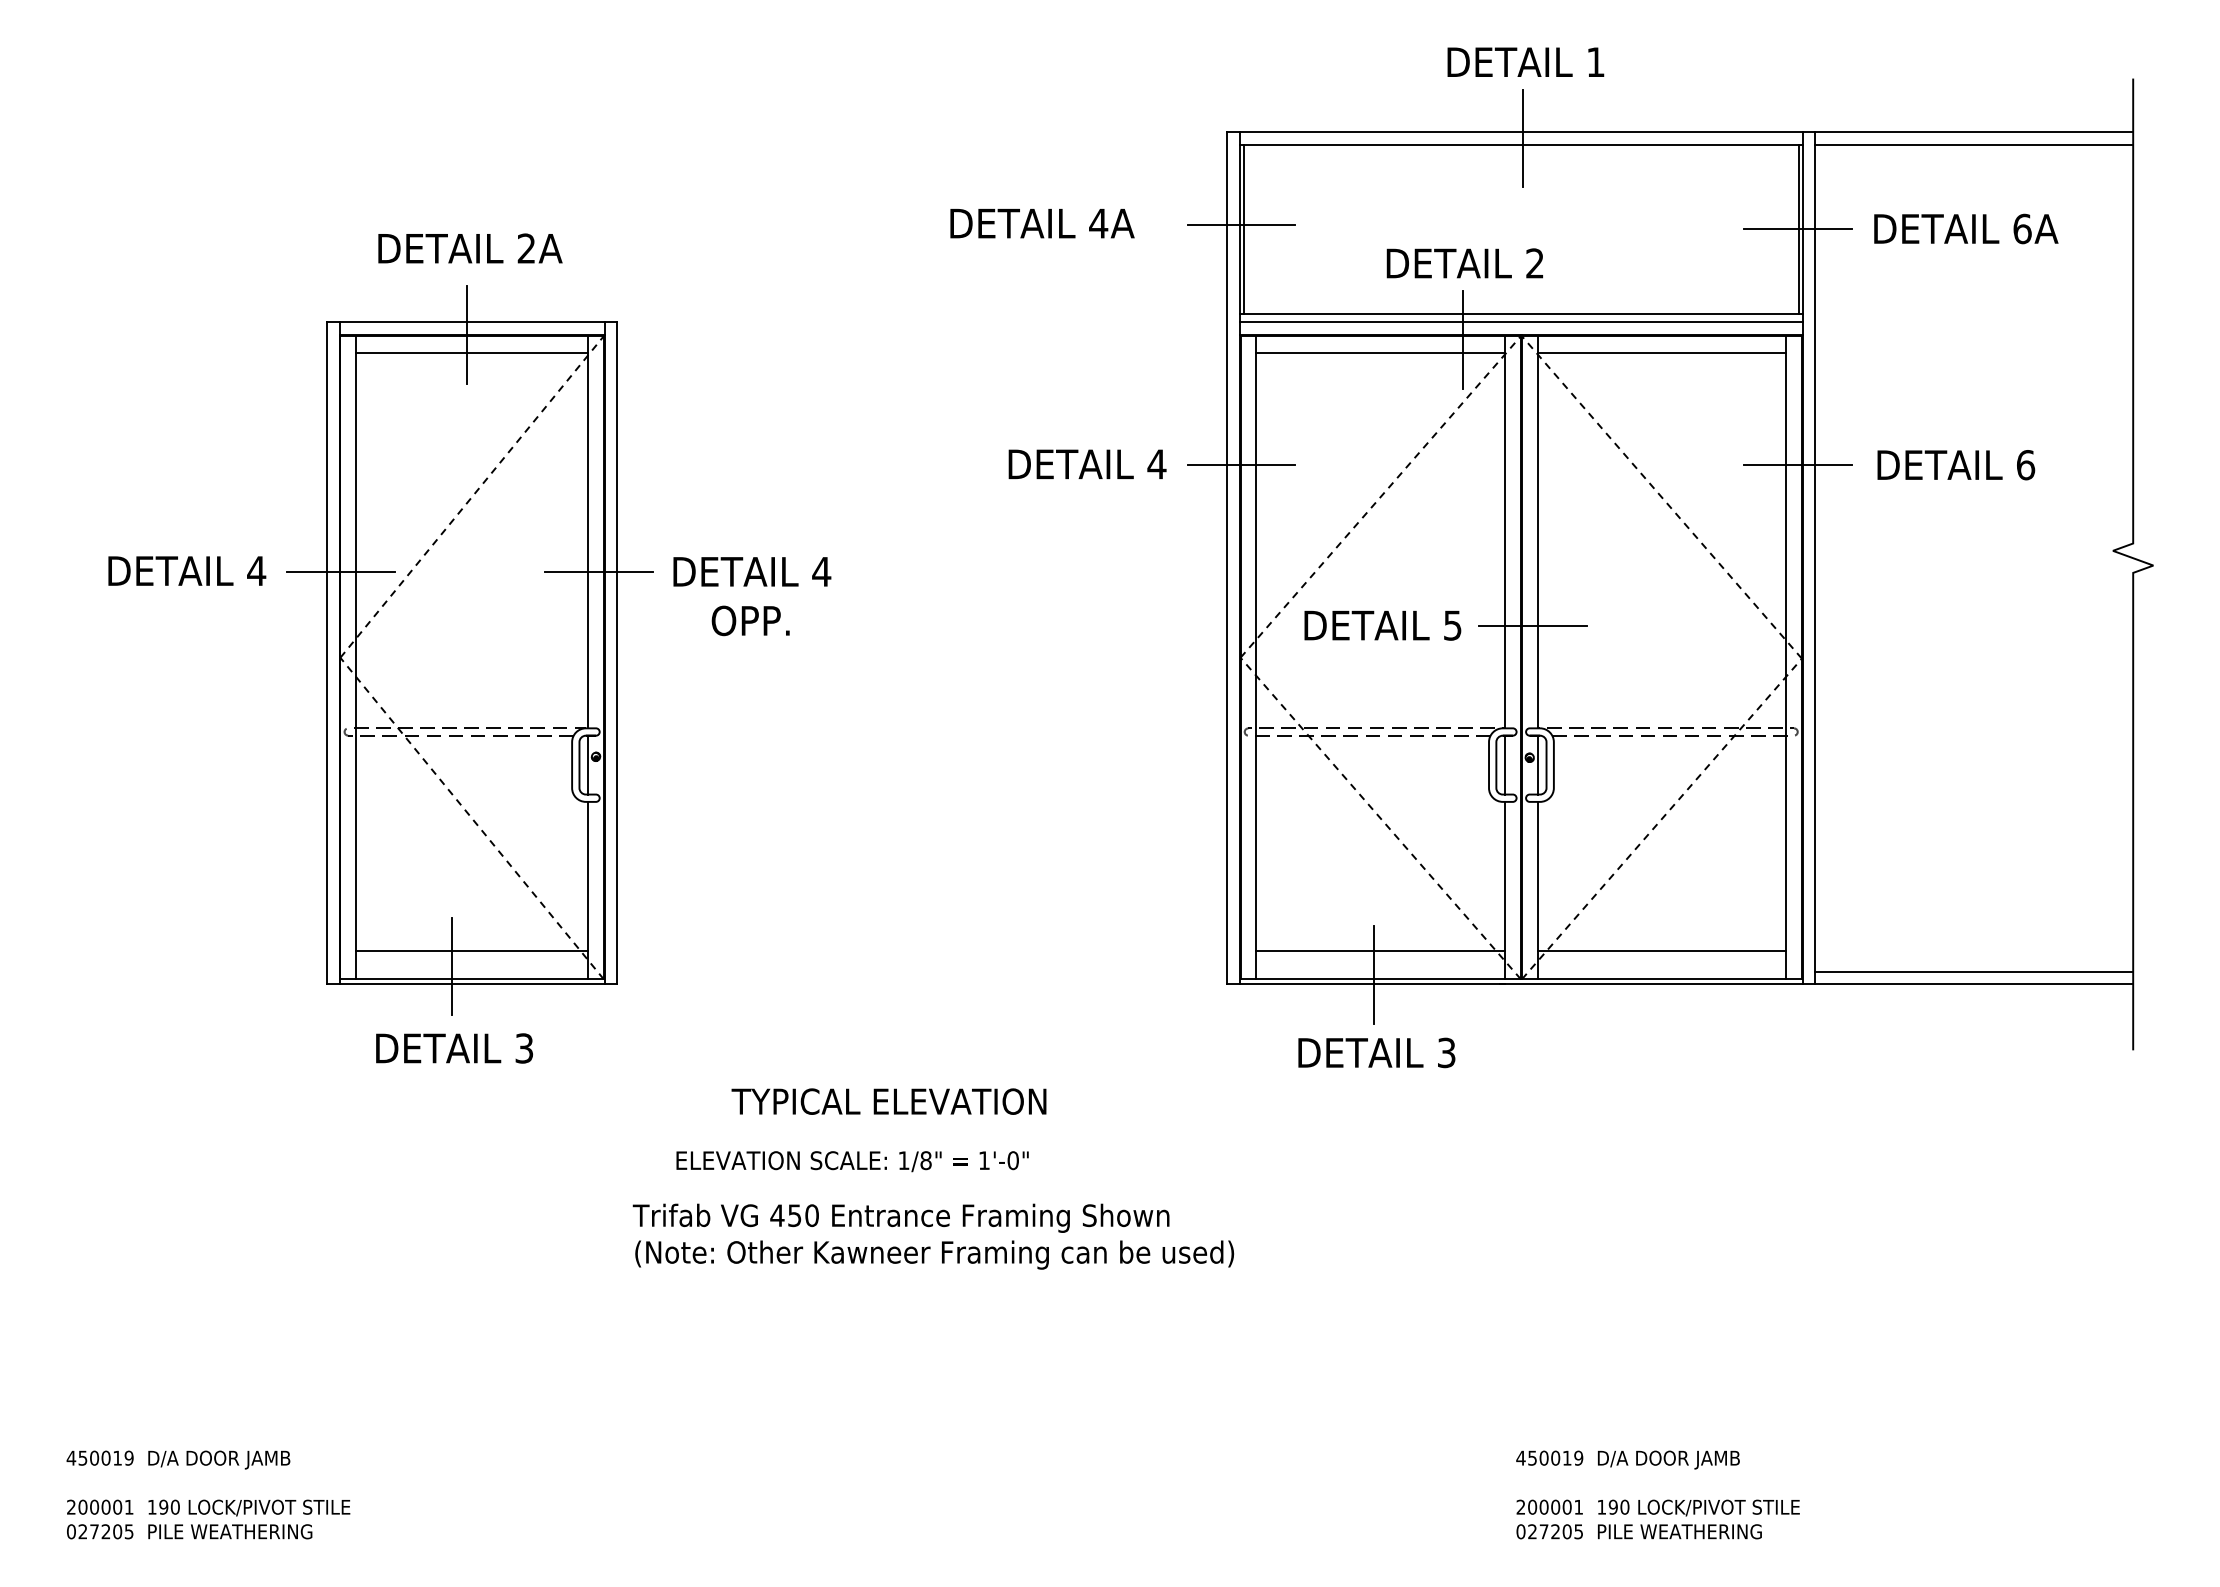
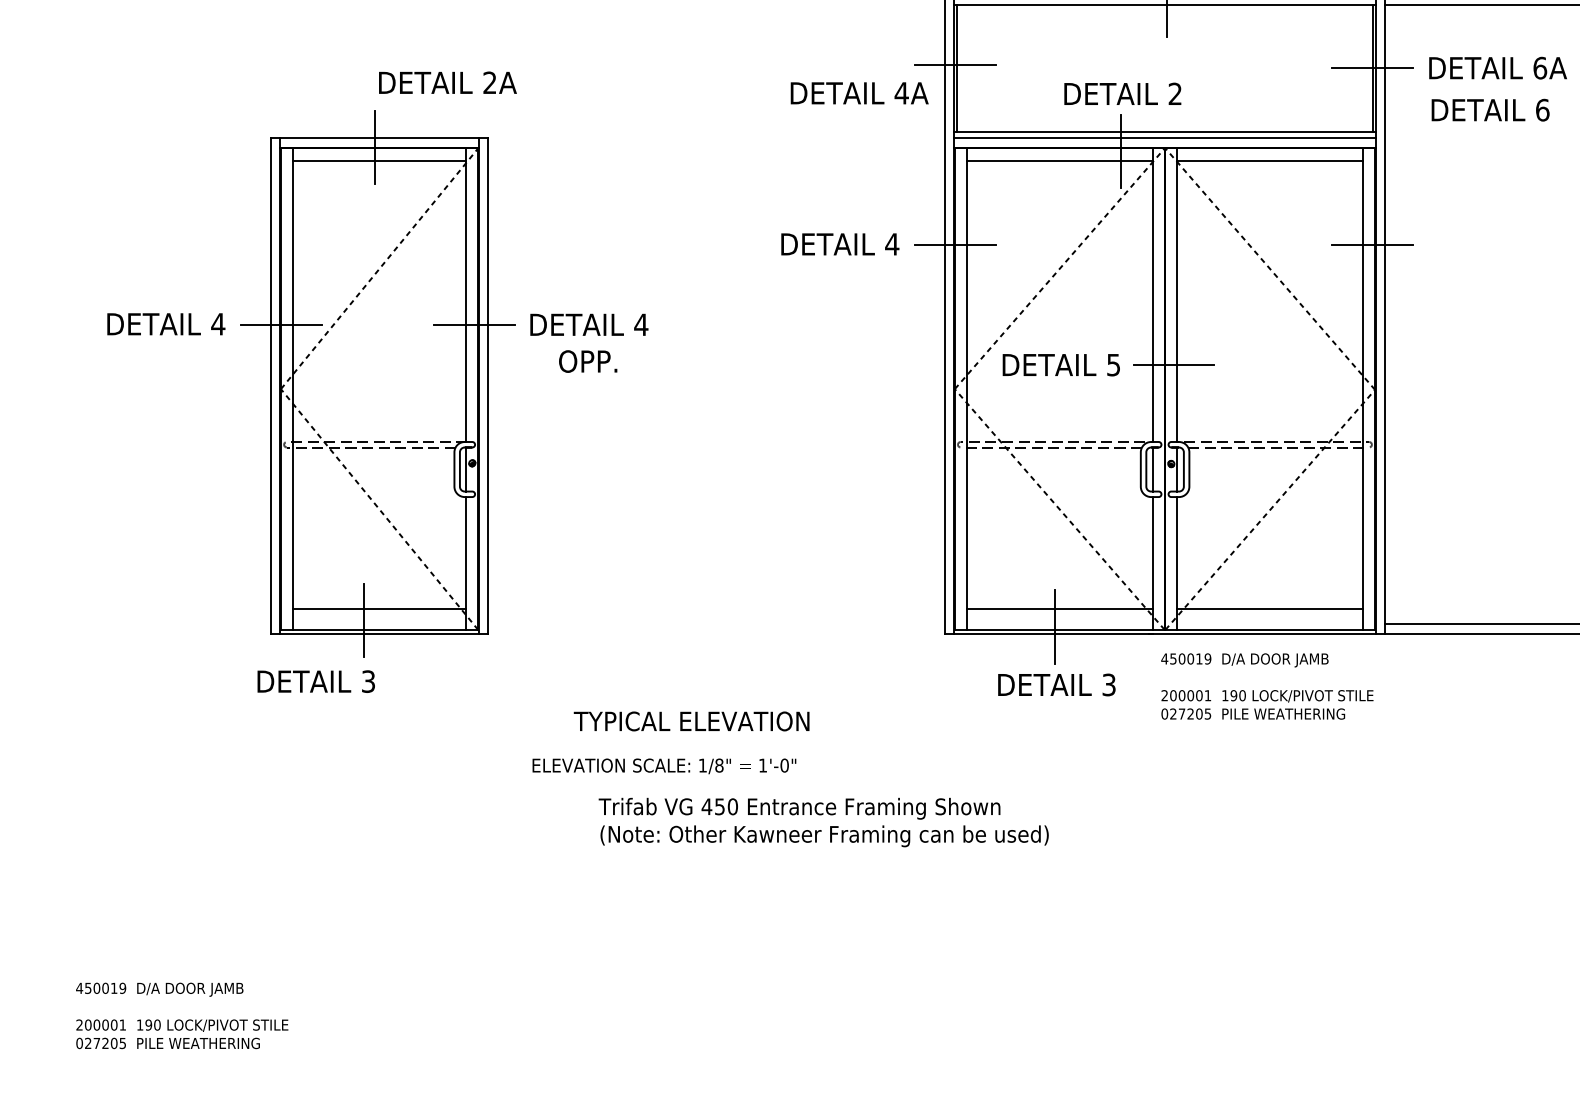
text: (1042, 223) -> (859, 93), moved
text: (470, 248) -> (447, 82), moved
text: (1956, 465) -> (1490, 110), moved
text: (454, 1048) -> (316, 681), moved
text: (933, 1236) -> (823, 822), moved
text: (1657, 1494) -> (1266, 686), moved

